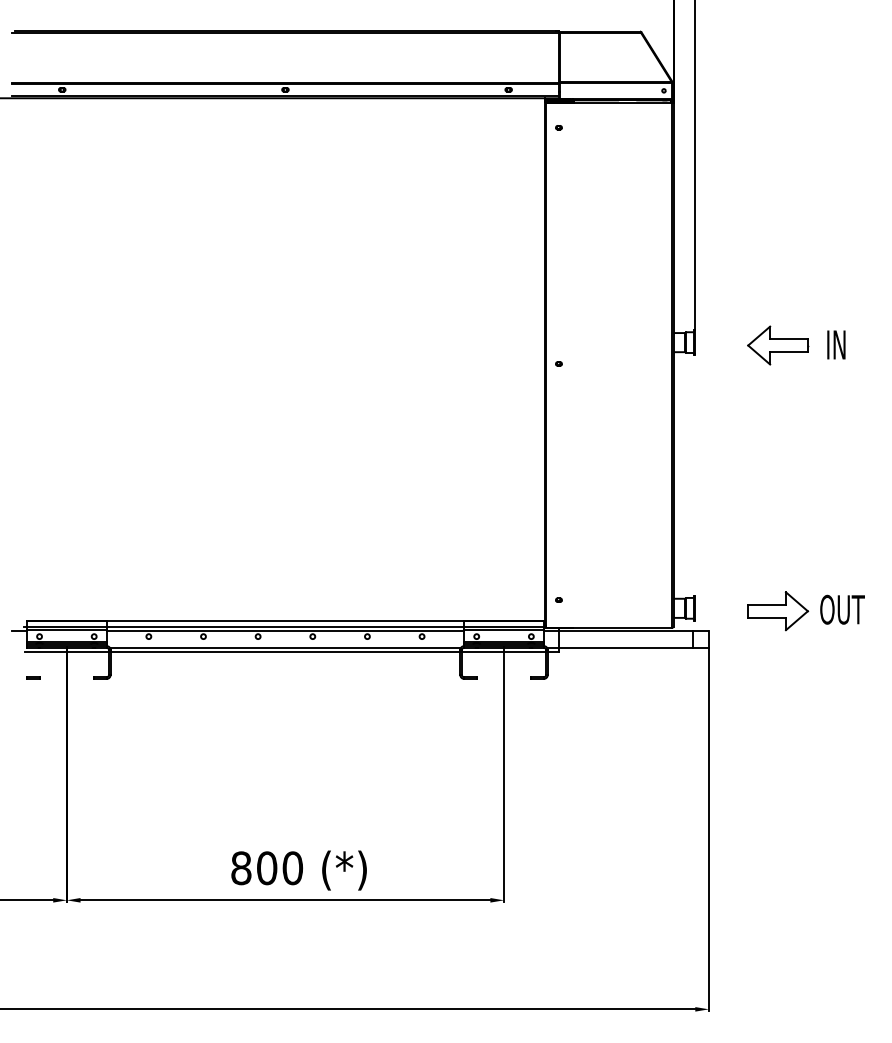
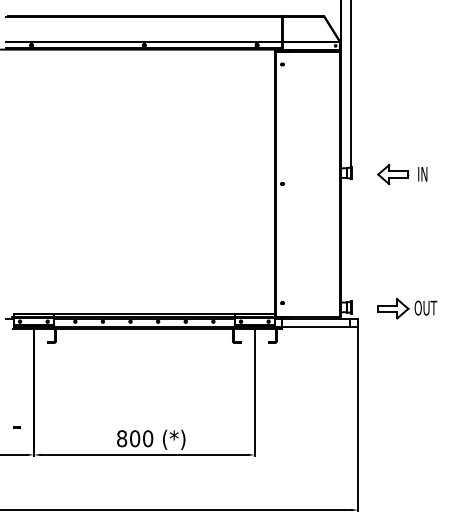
part: (32, 677) -> (16, 427), moved

